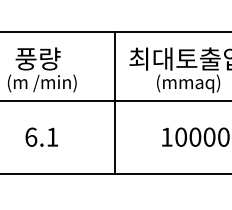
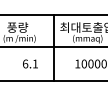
text: (41, 136) -> (30, 63), moved

